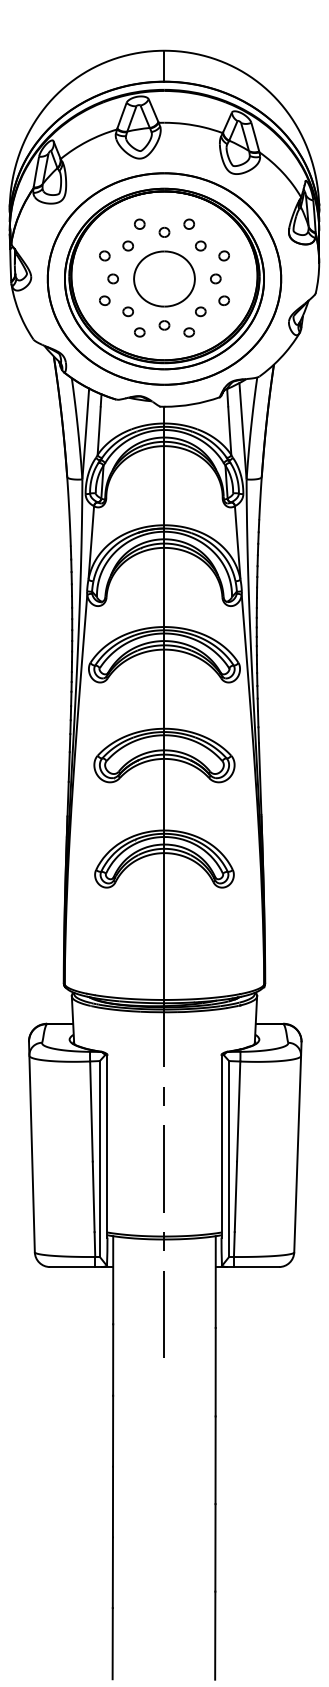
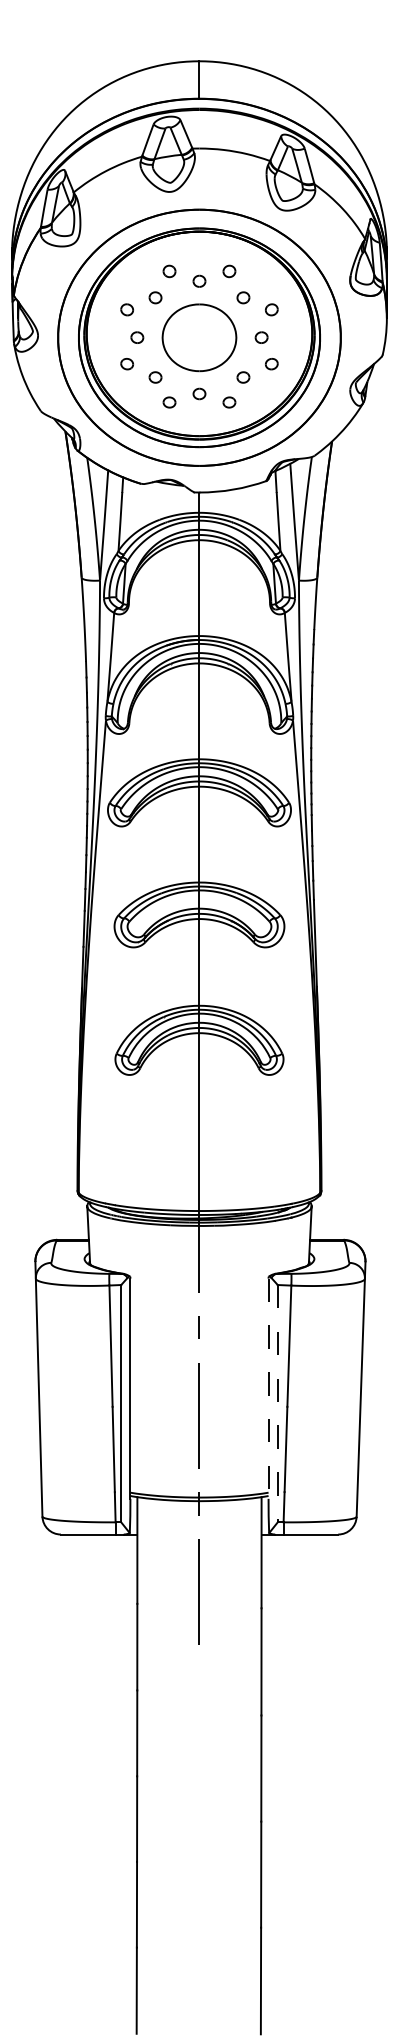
line: (221, 1147) -> (268, 1389), solid -> dashed
line: (228, 1158) -> (277, 1403), solid -> dashed

